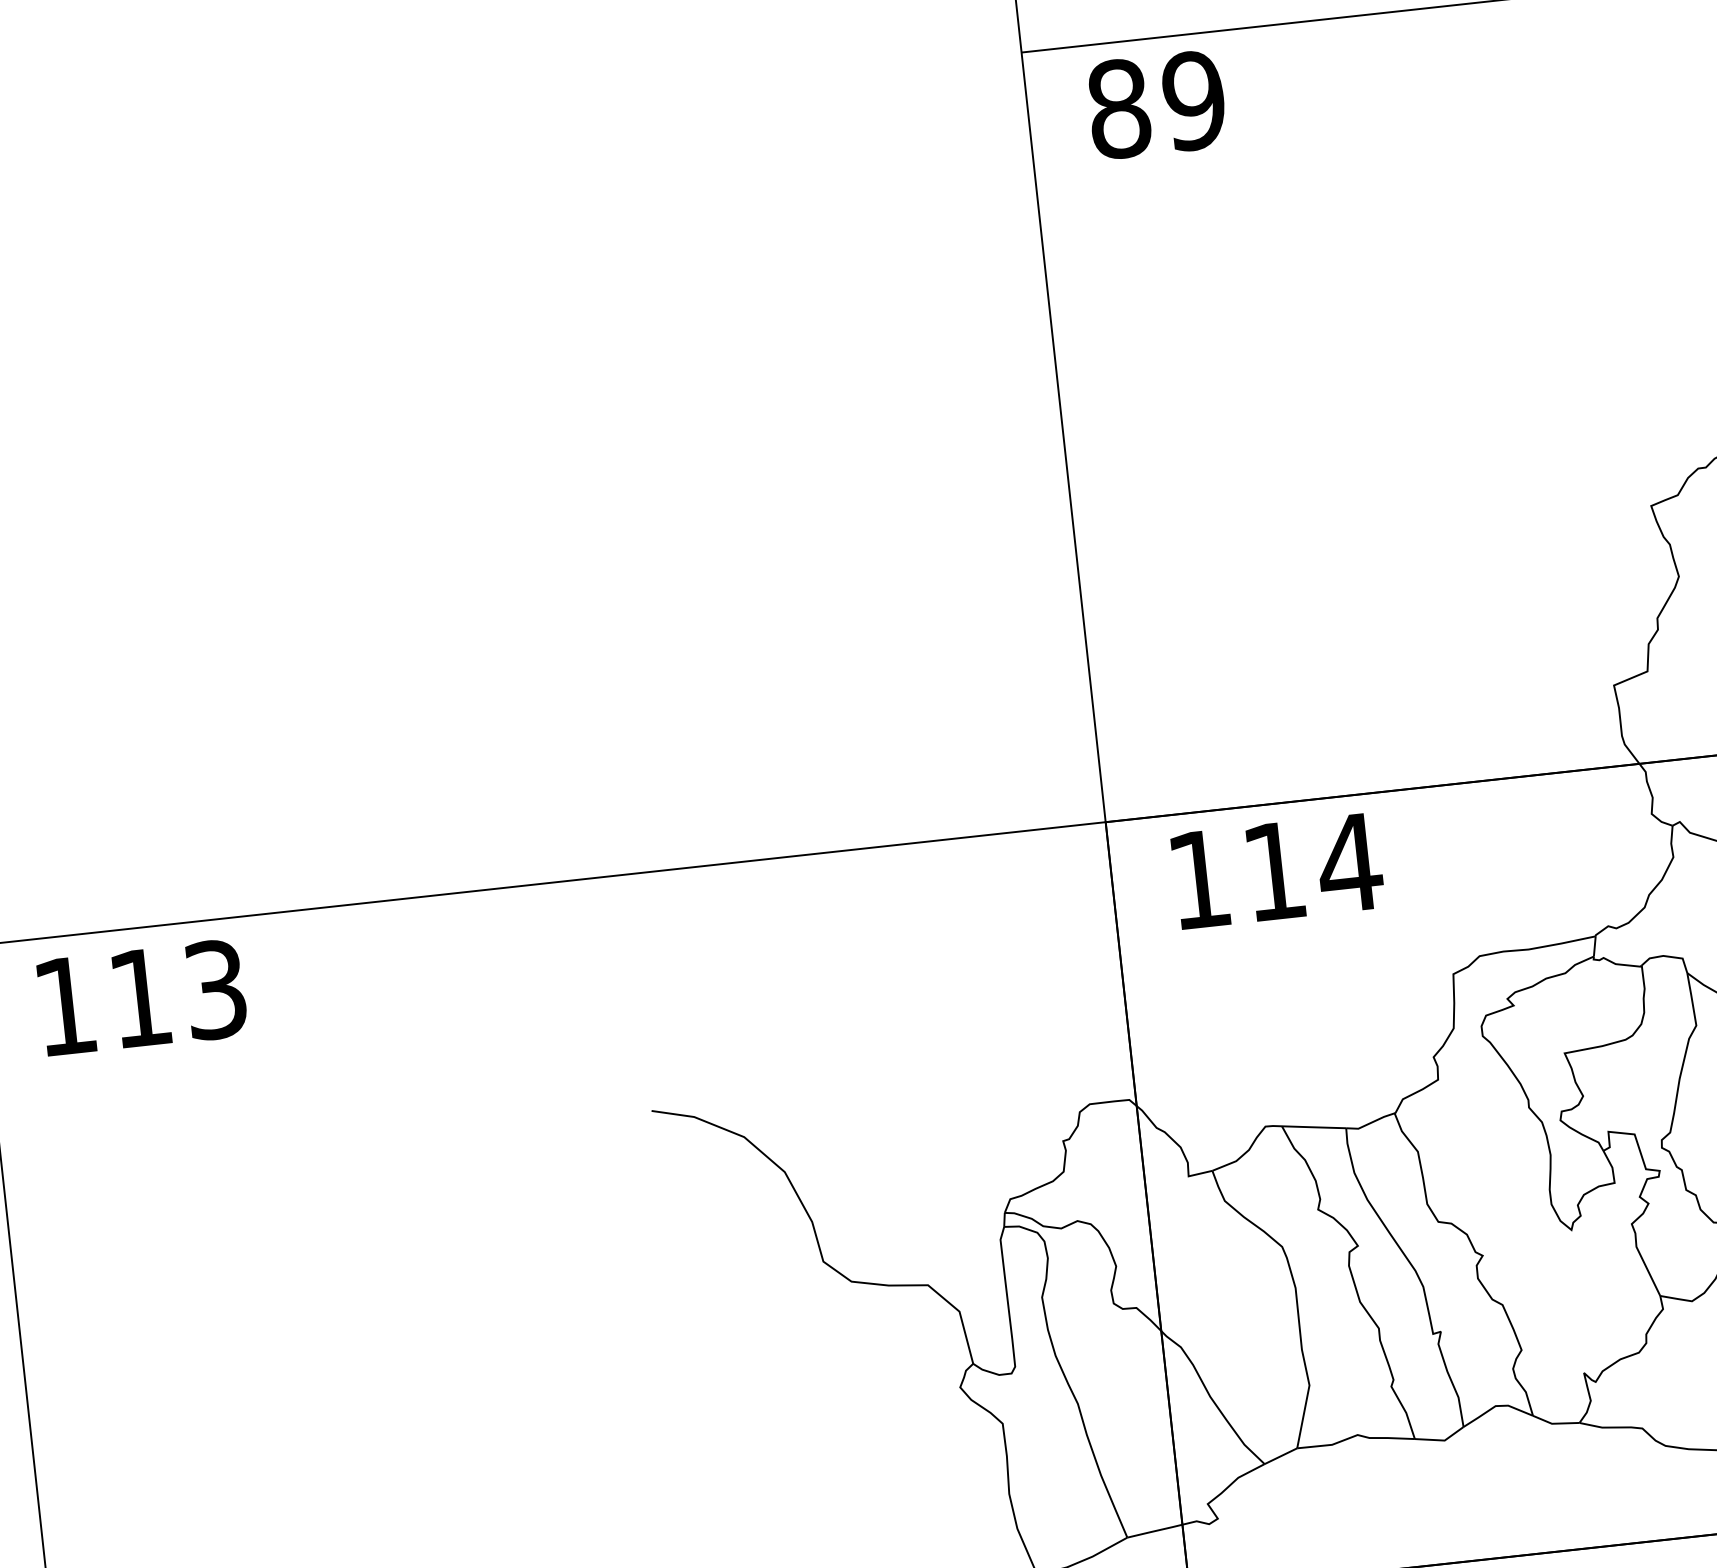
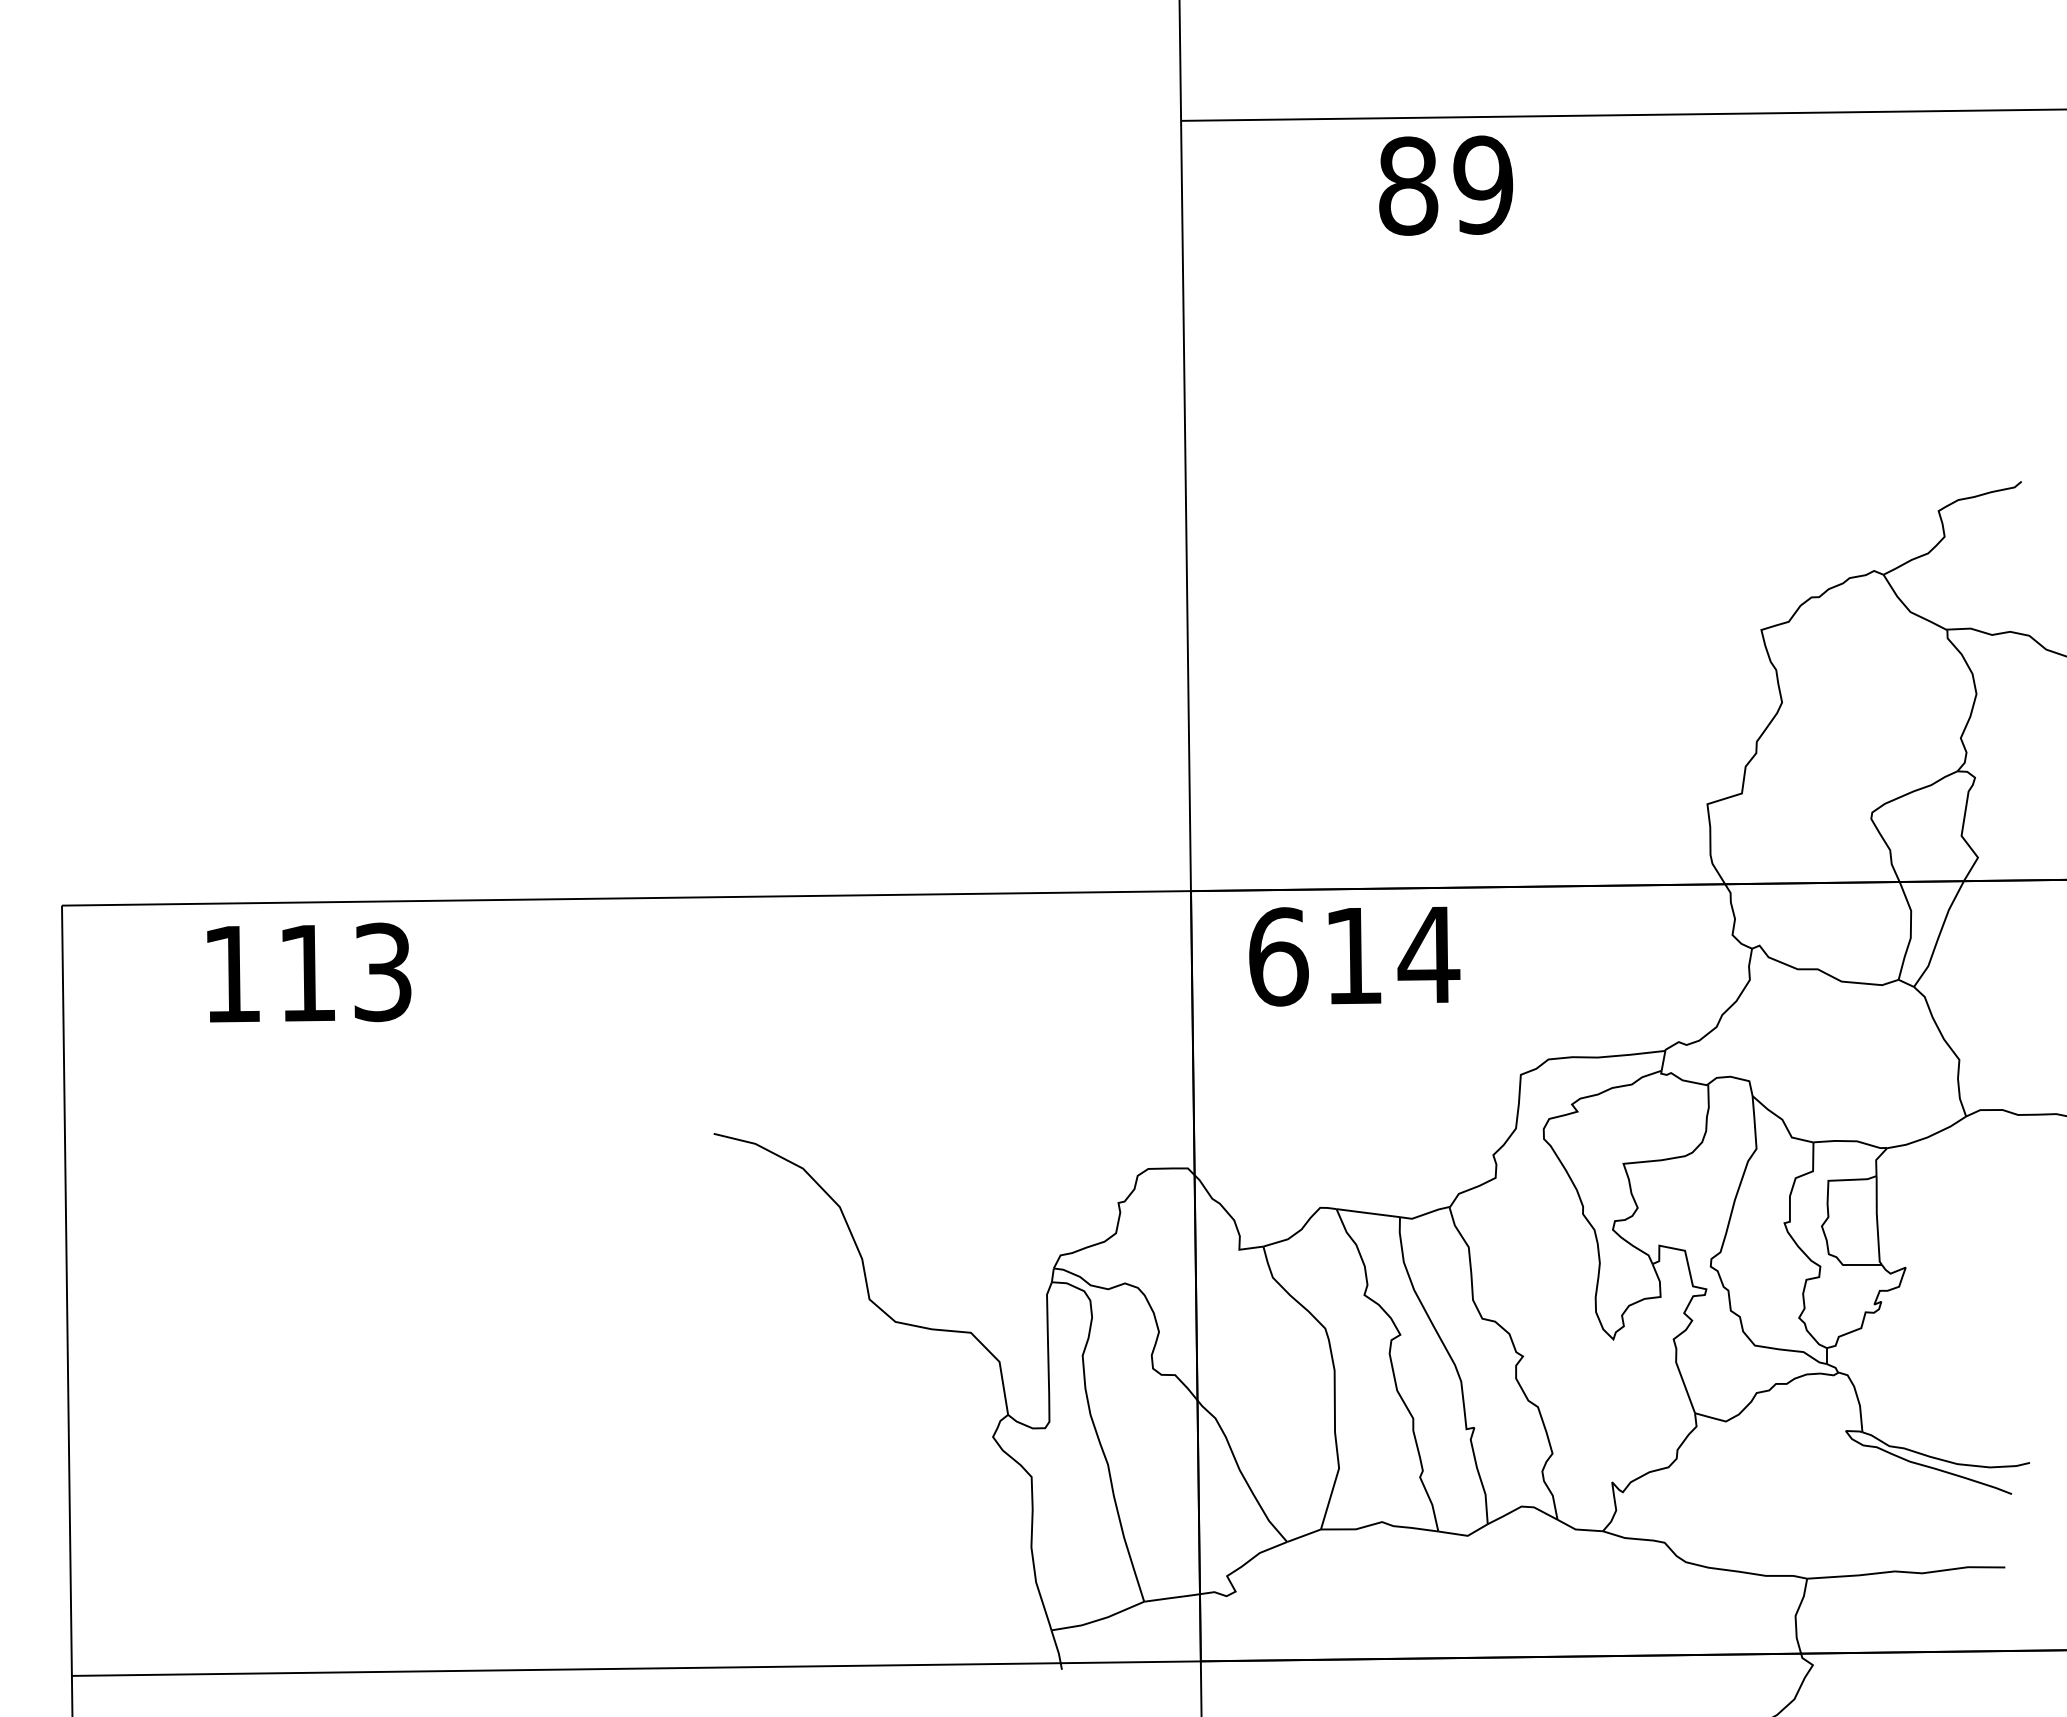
text: (1156, 104) -> (1445, 185), moved
text: (1199, 879) -> (1278, 956), 114 -> 614
text: (142, 997) -> (309, 972), moved

